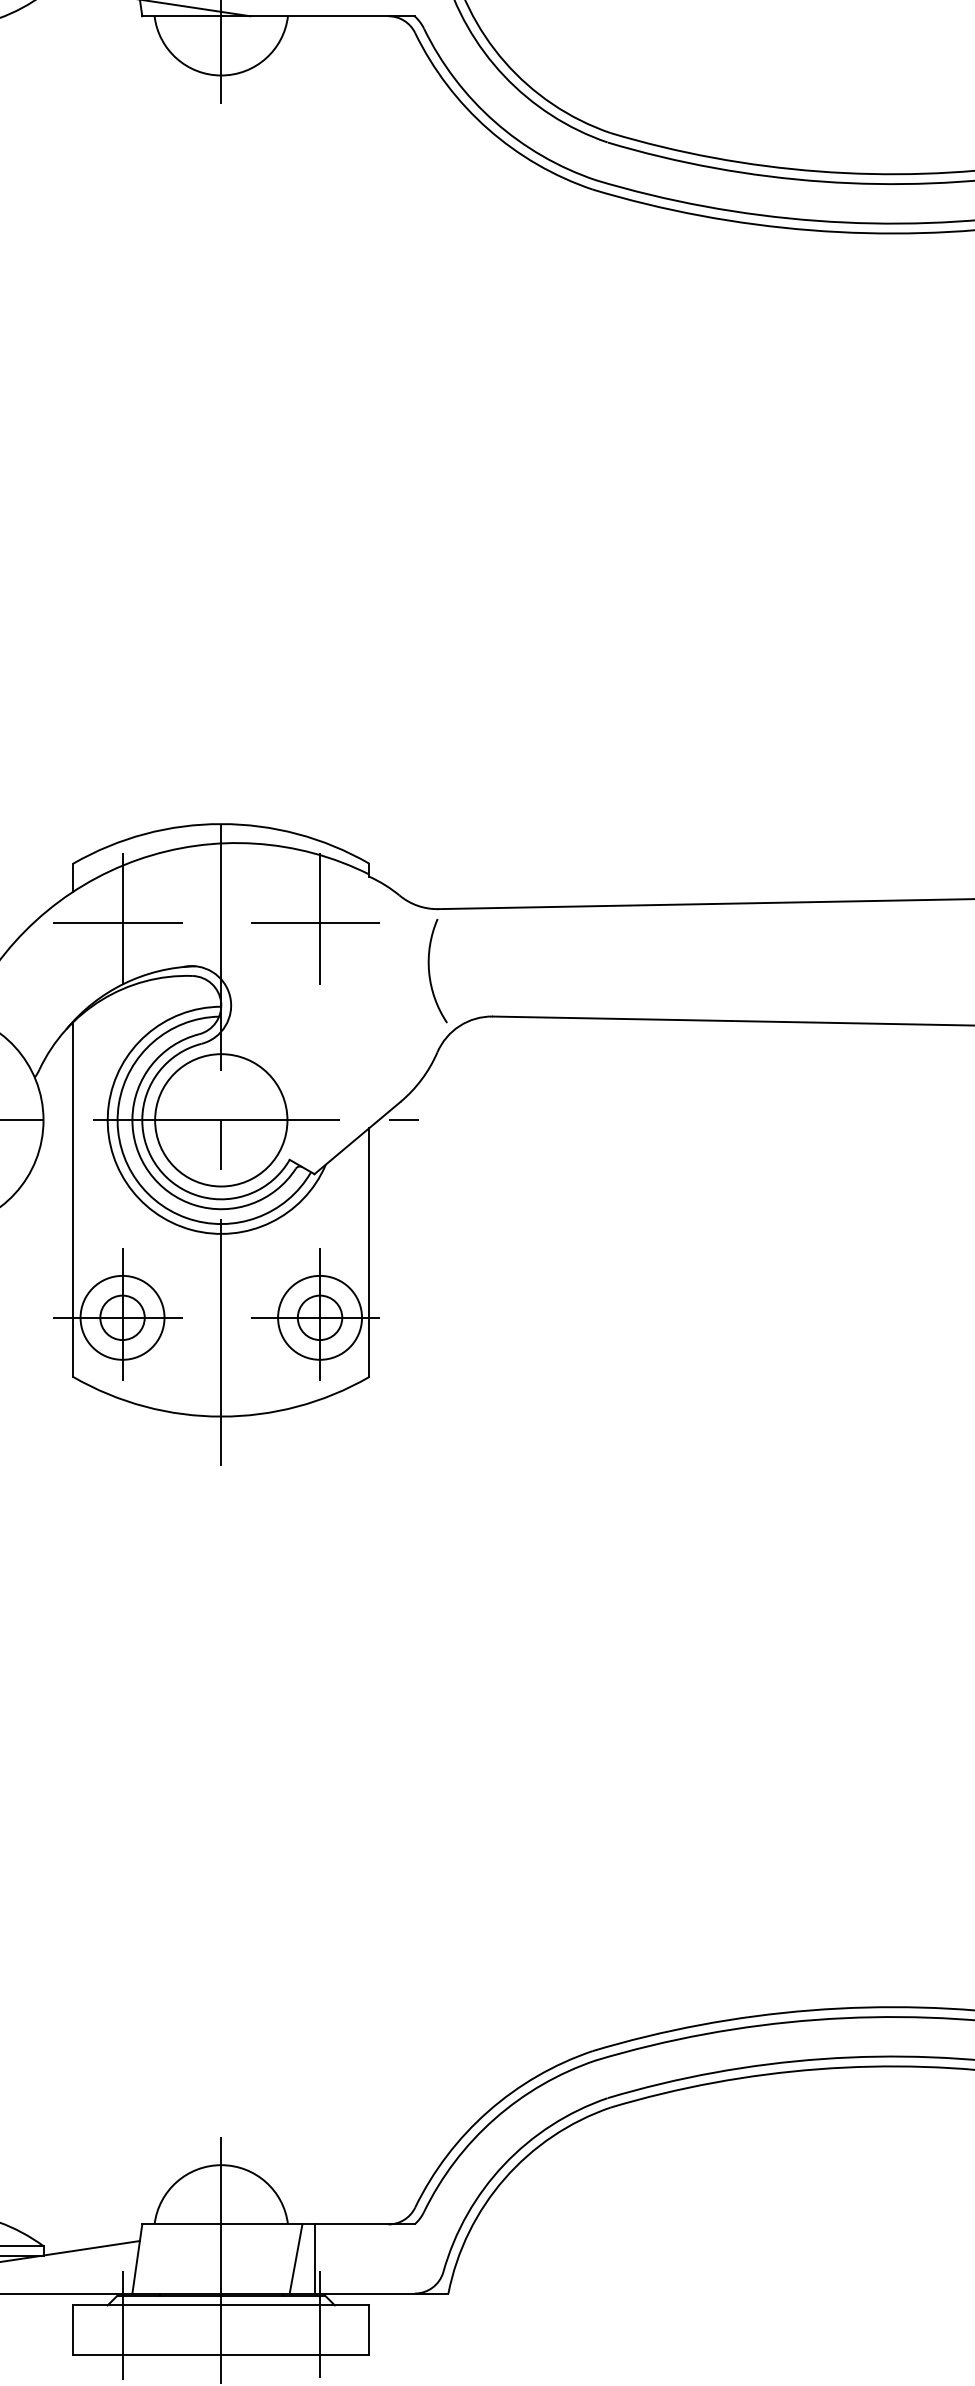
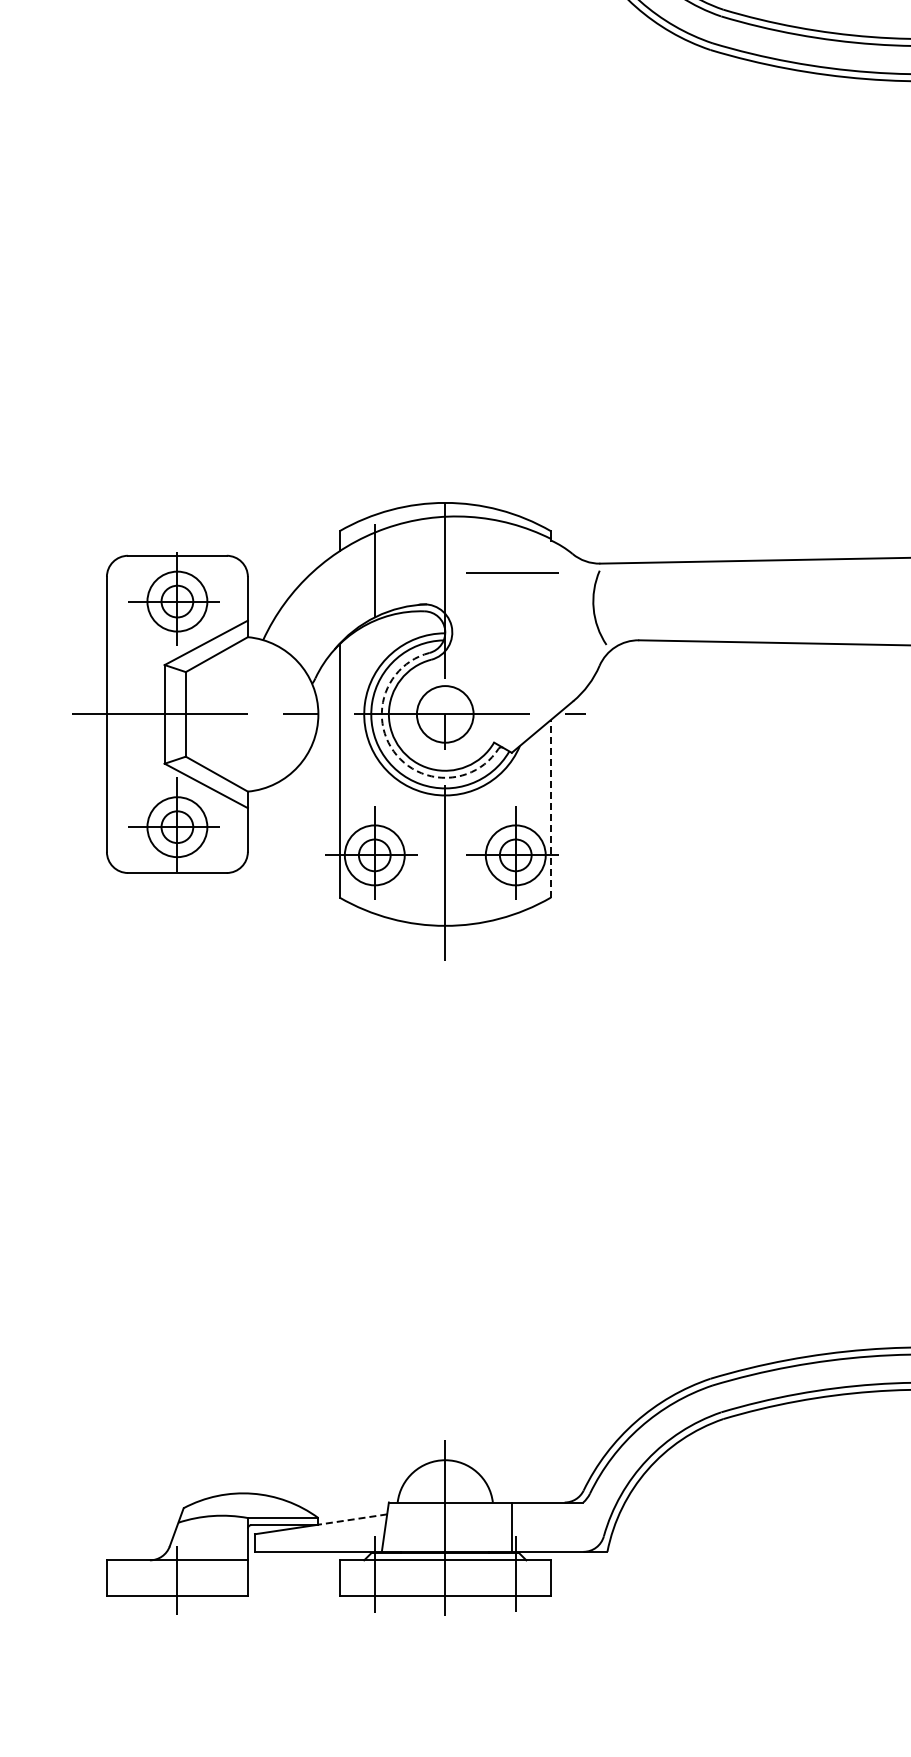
line: (319, 918) -> (515, 570), removed
line: (117, 922) -> (371, 573), removed
circle: (221, 1120) -> (445, 714), size x0.6
arc: (148, 1172) -> (393, 751), solid -> dashed
line: (370, 1252) -> (551, 808), solid -> dashed
line: (91, 2248) -> (352, 1519), solid -> dashed
line: (295, 2258) -> (498, 1526), removed

